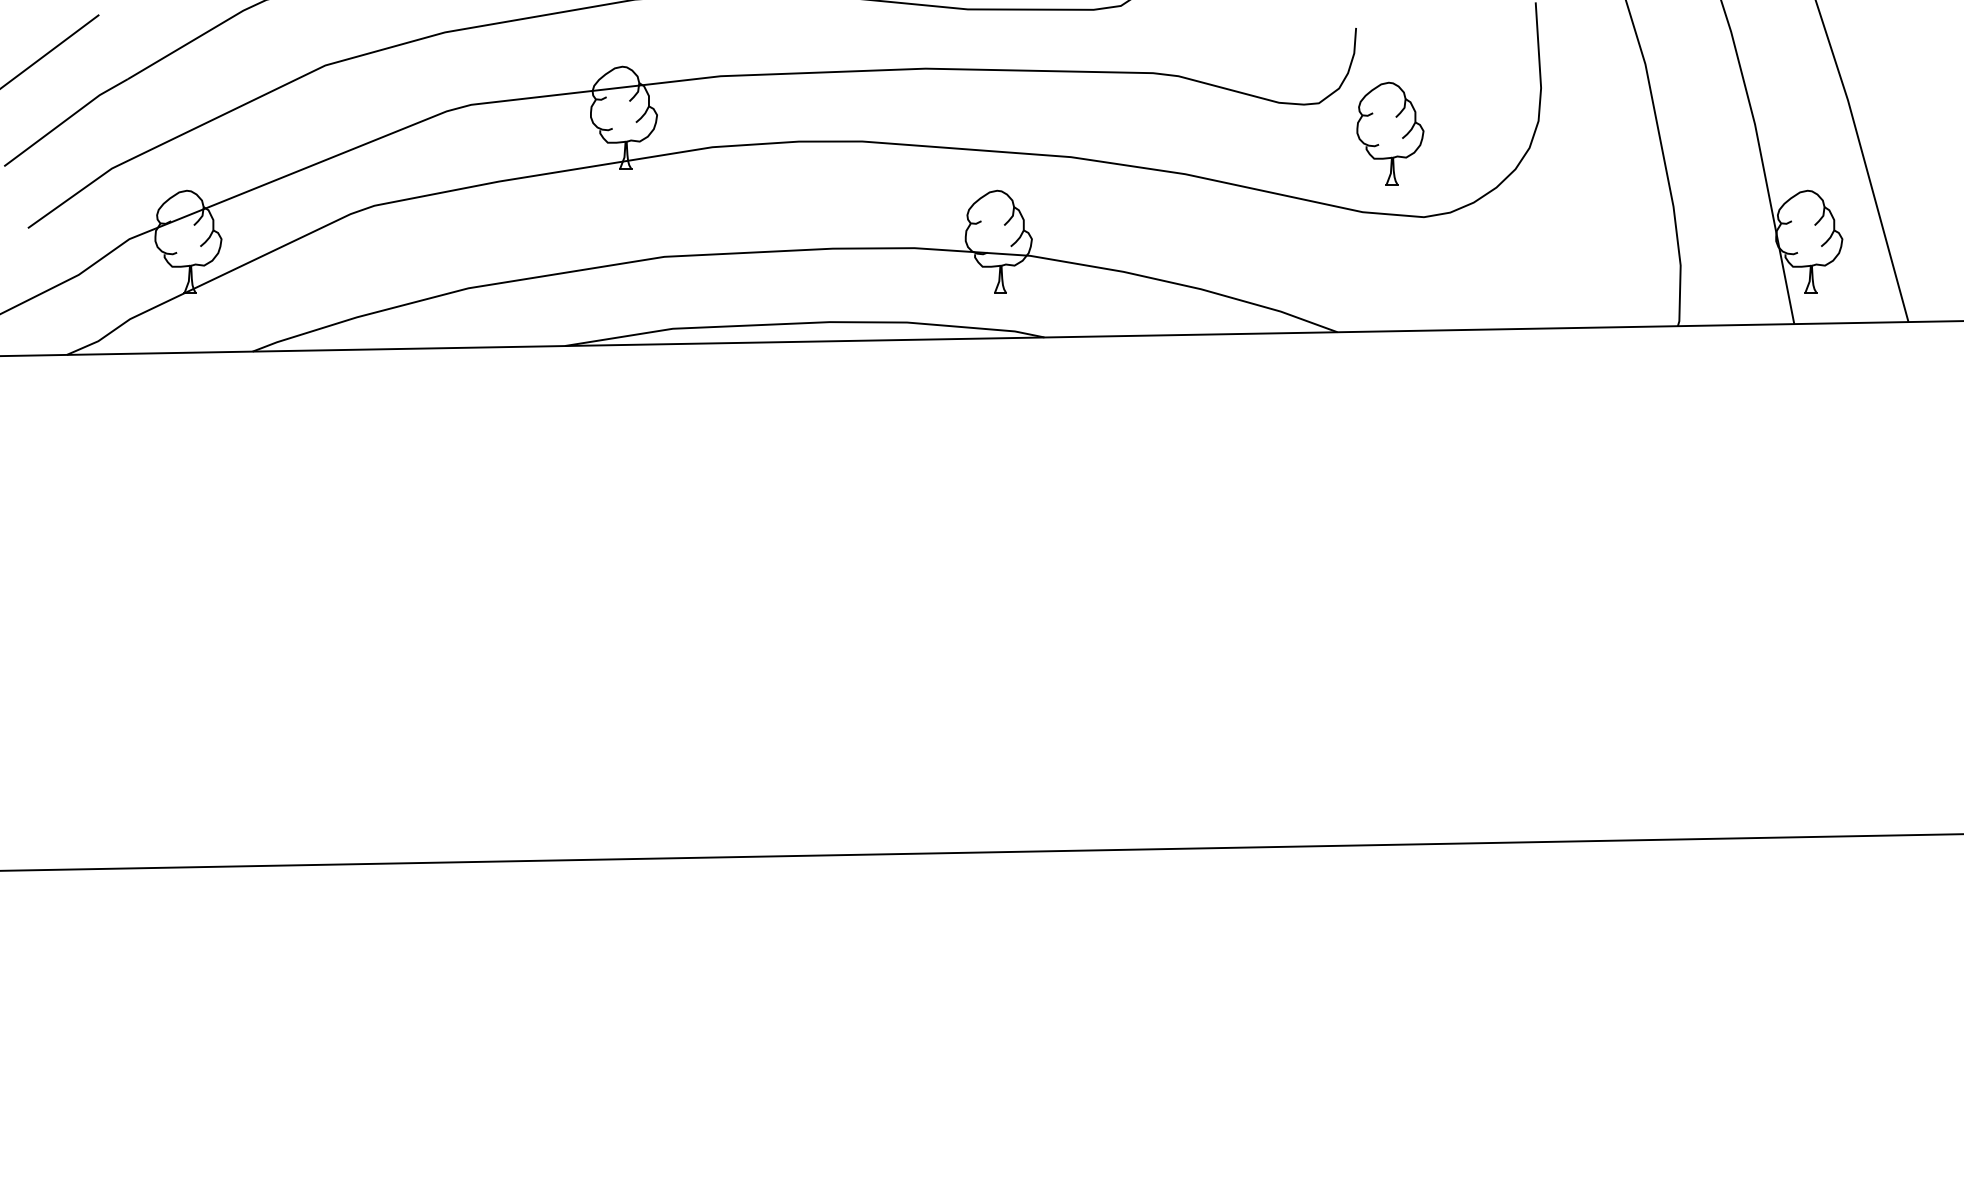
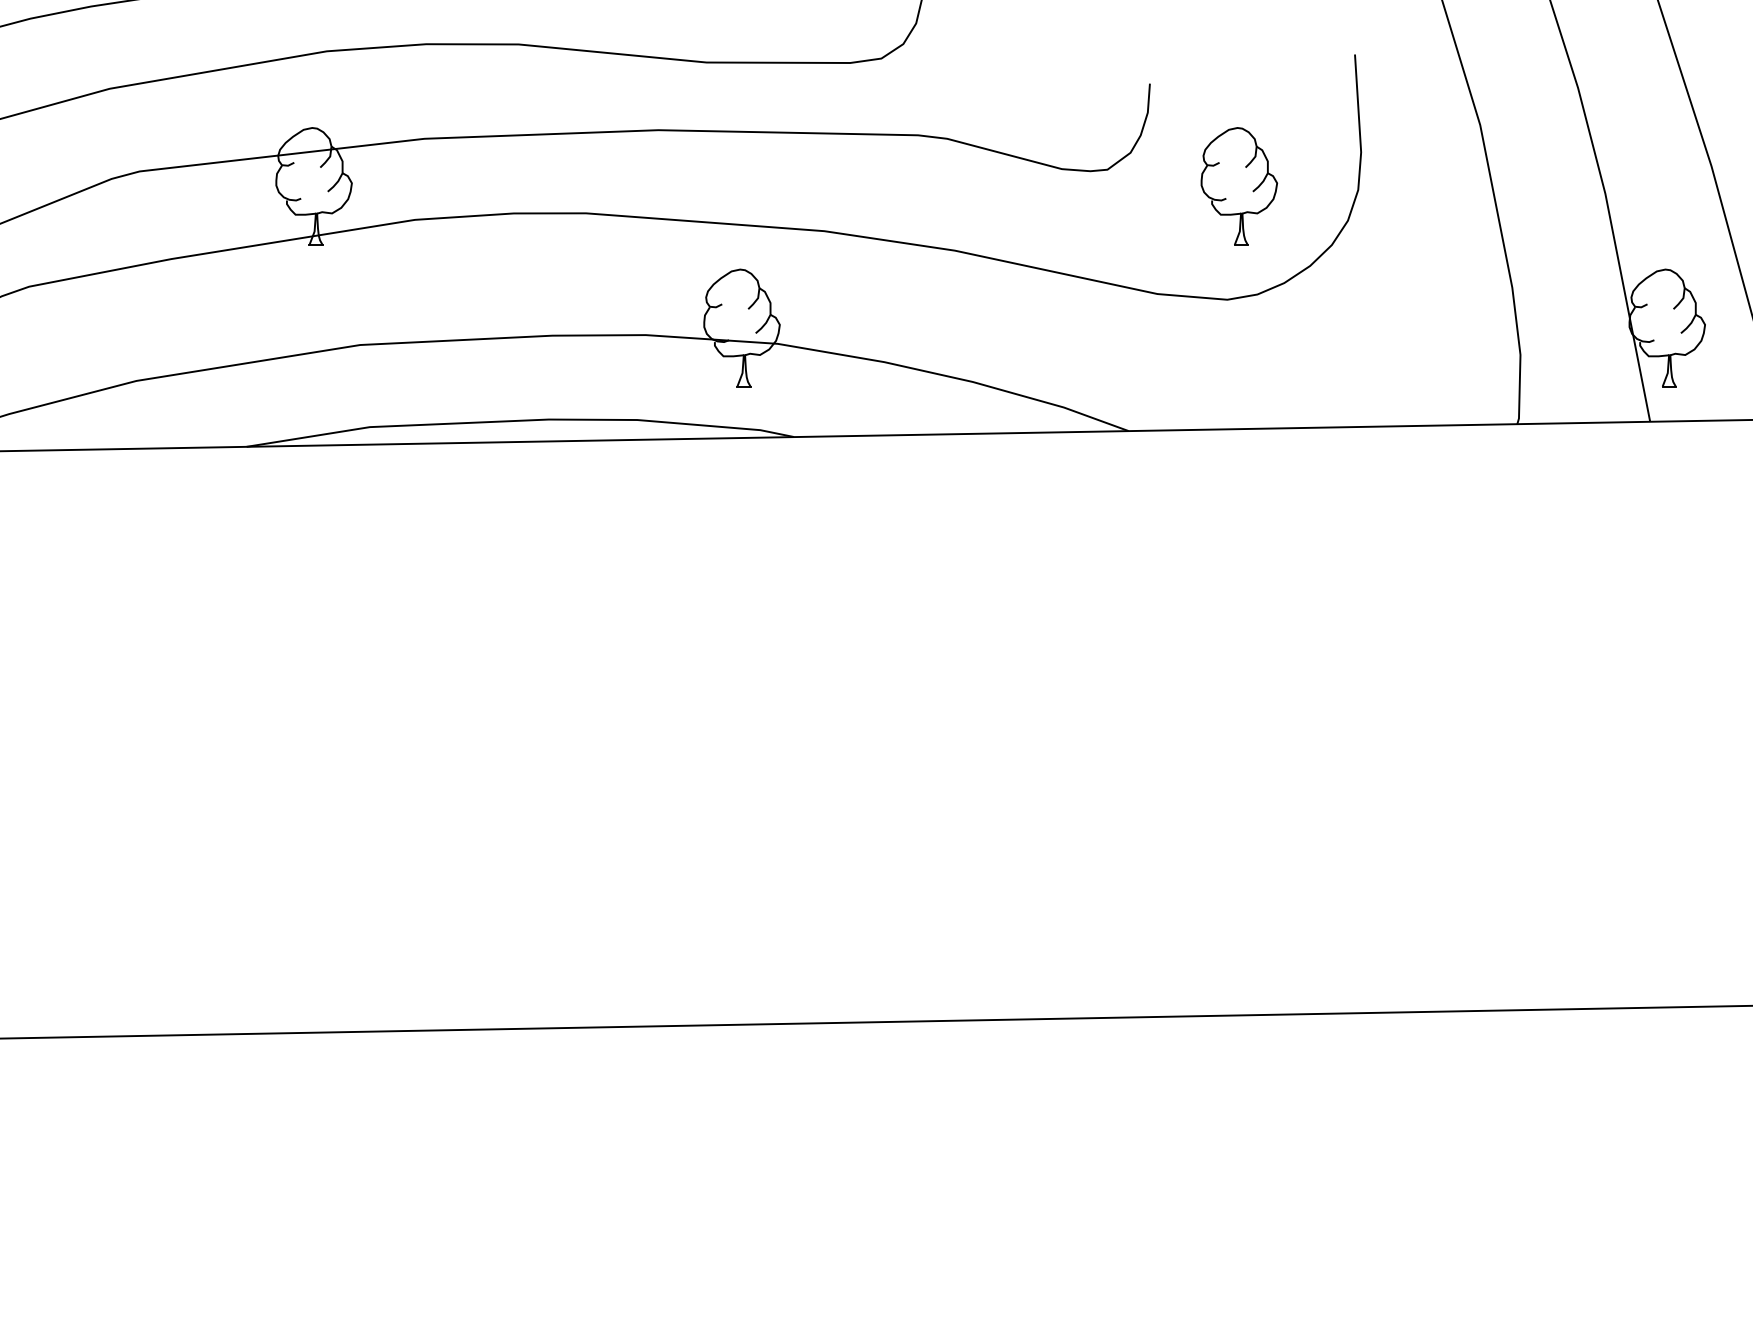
part: (1390, 133) -> (1239, 185), moved

